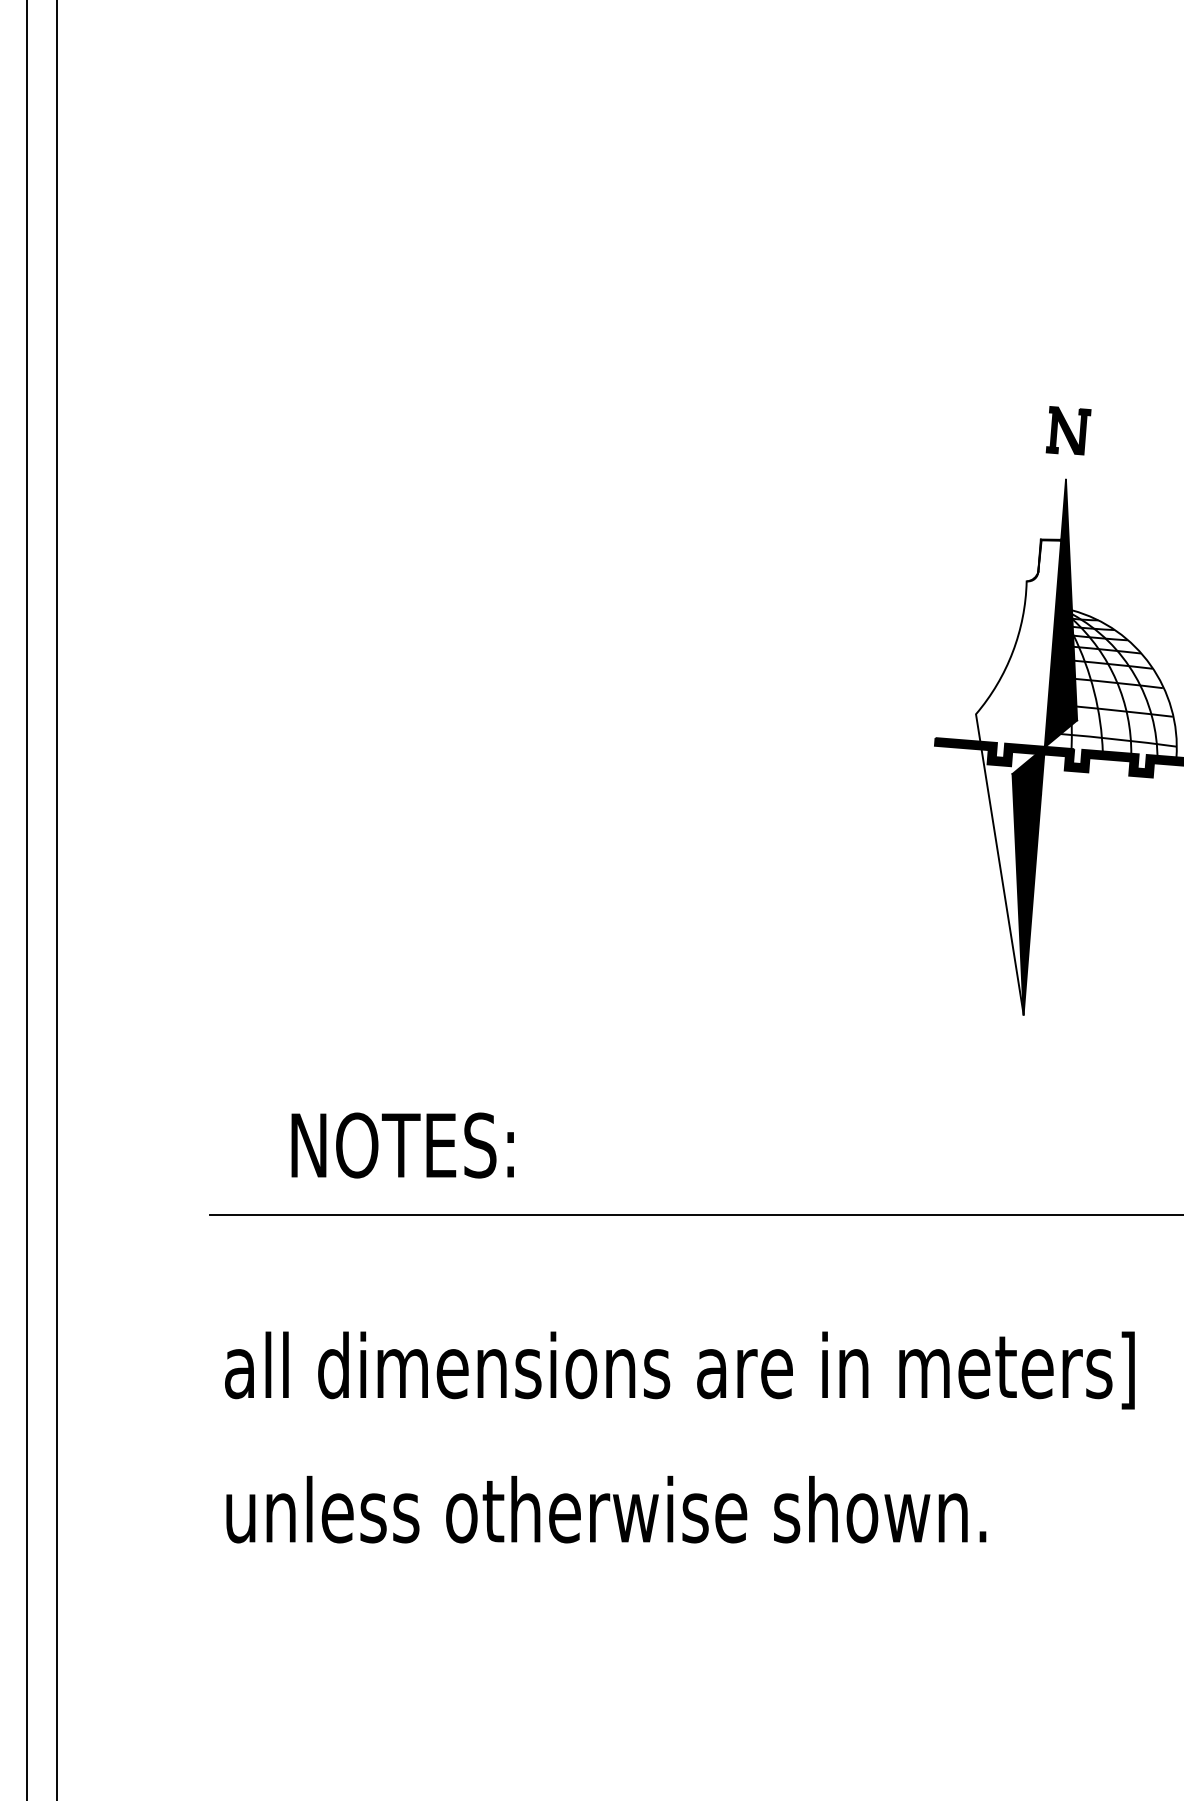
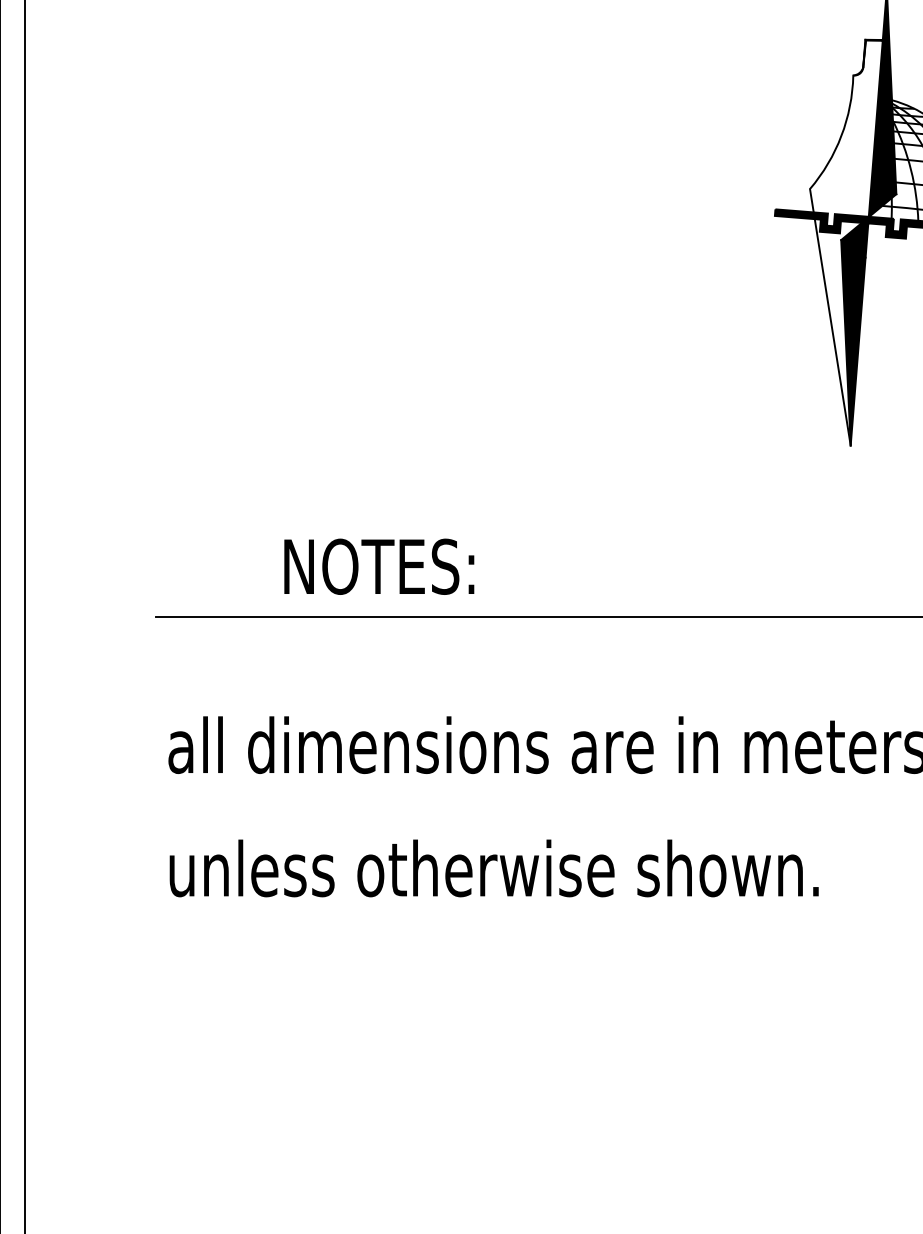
text: (402, 1145) -> (379, 566), moved

